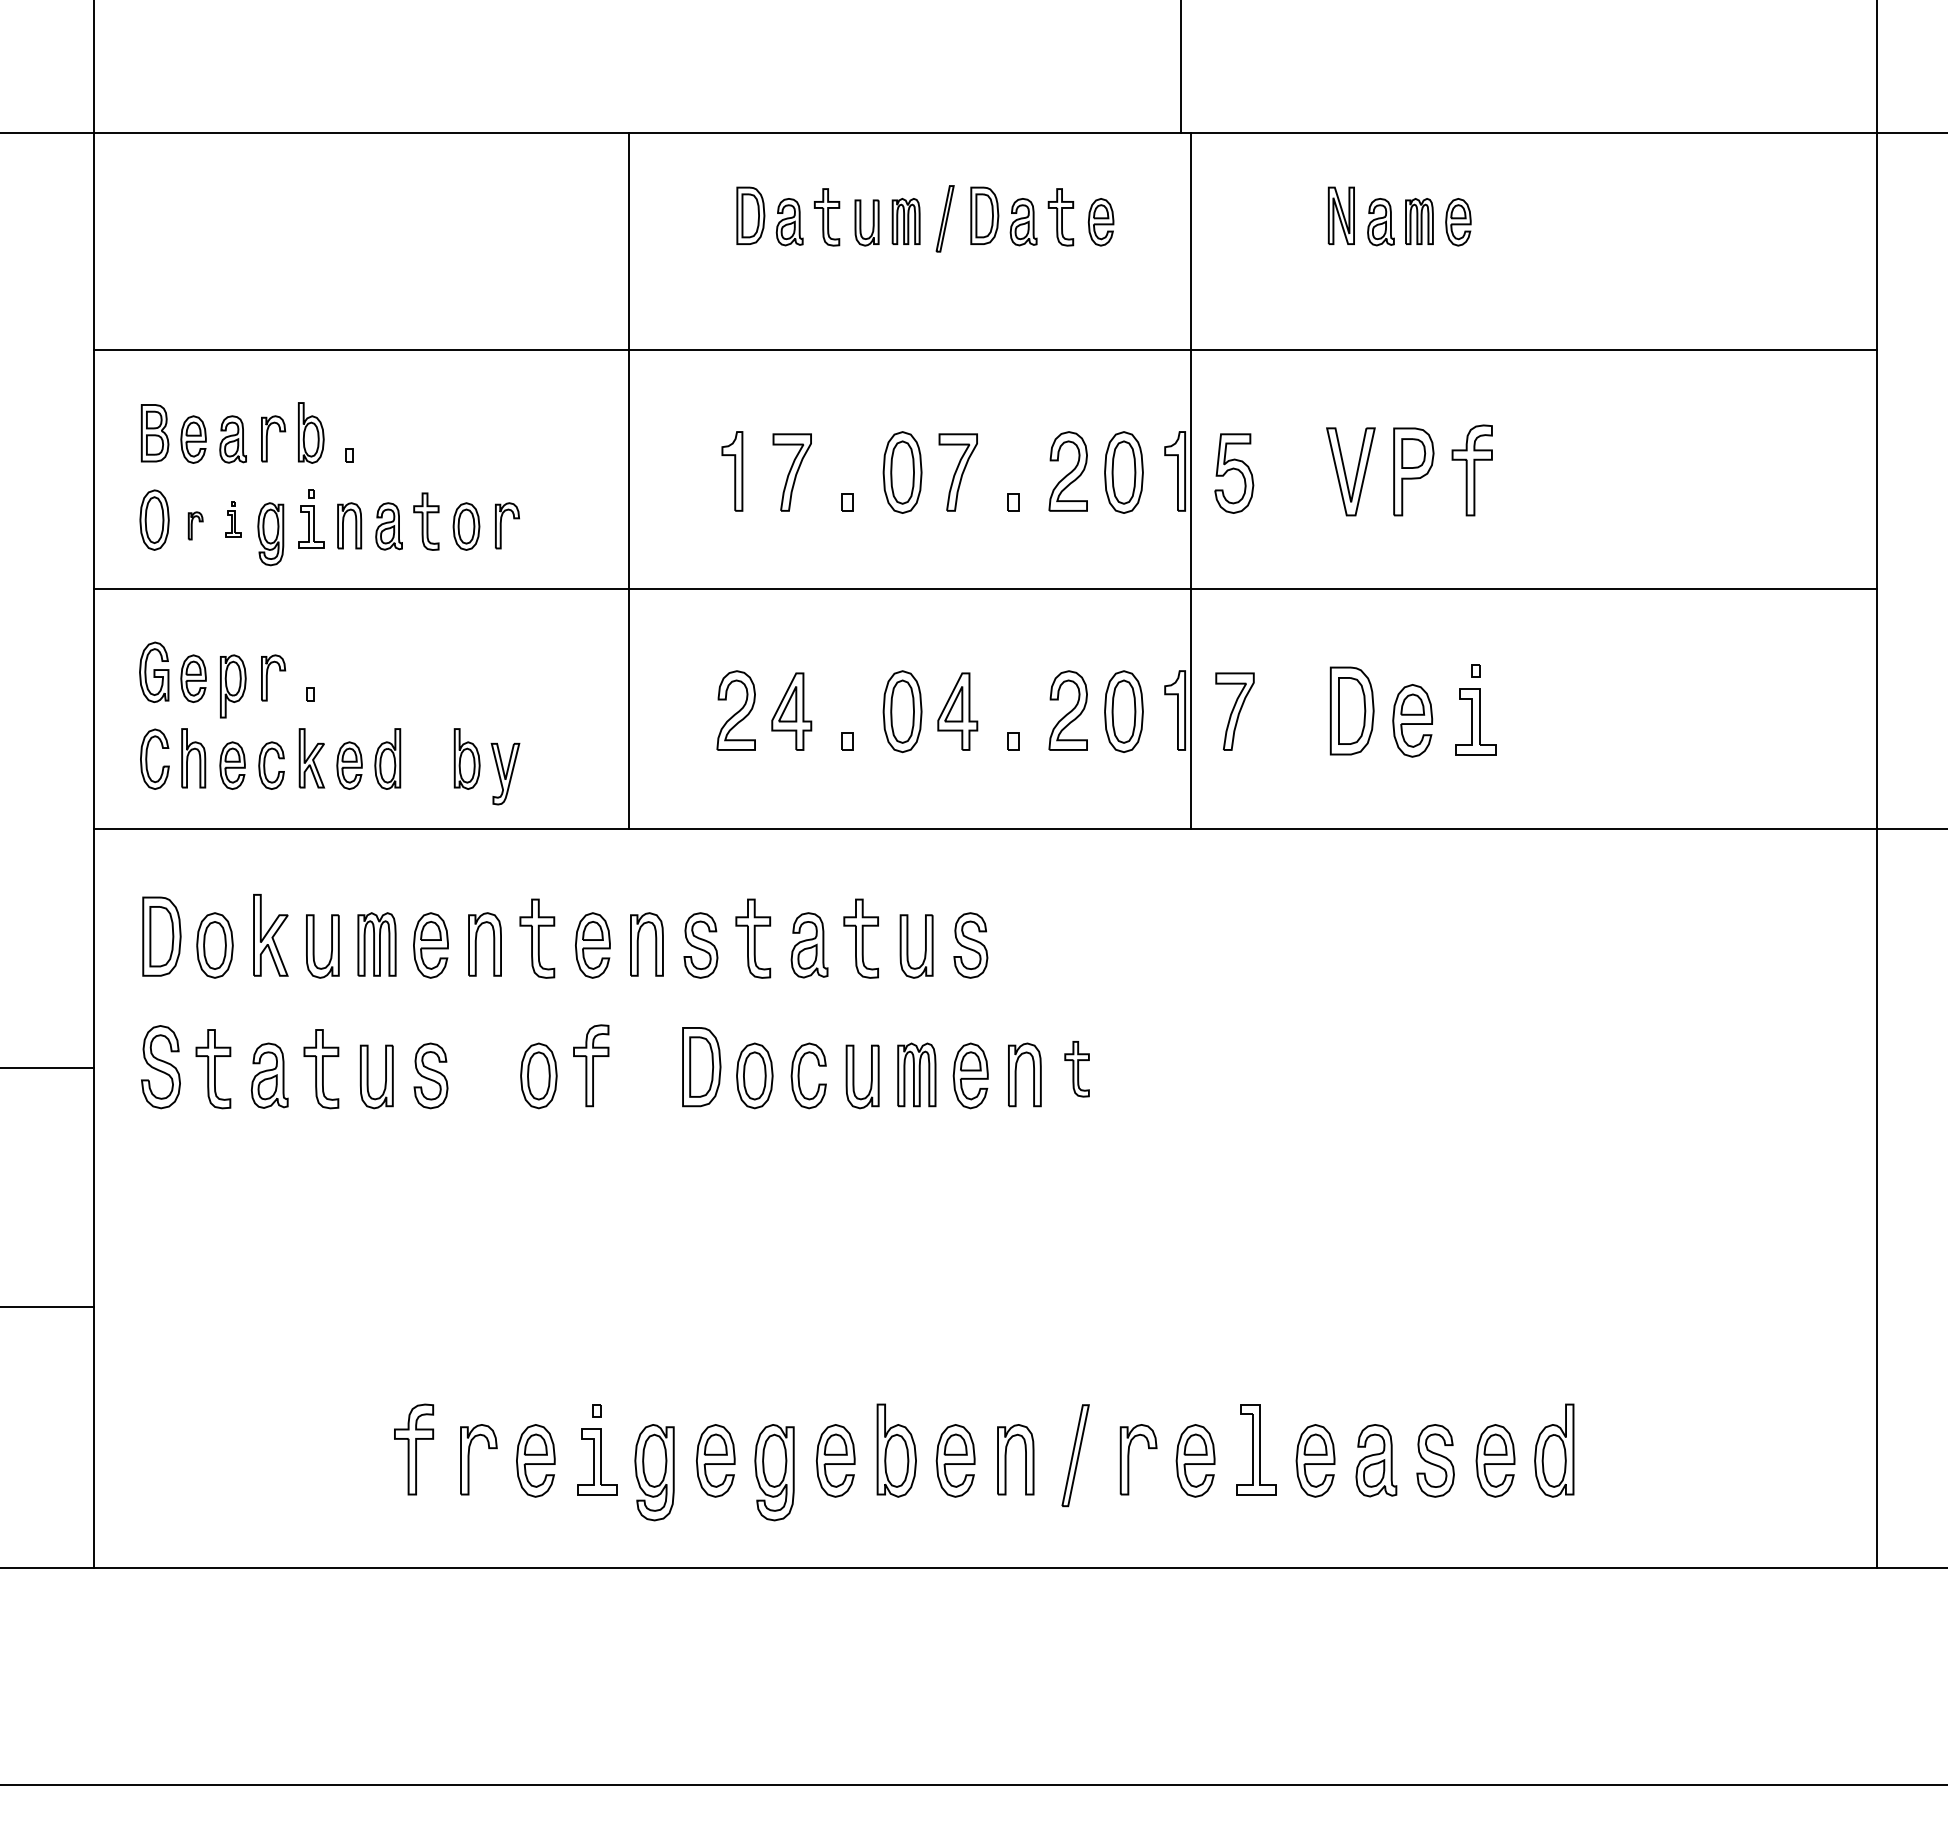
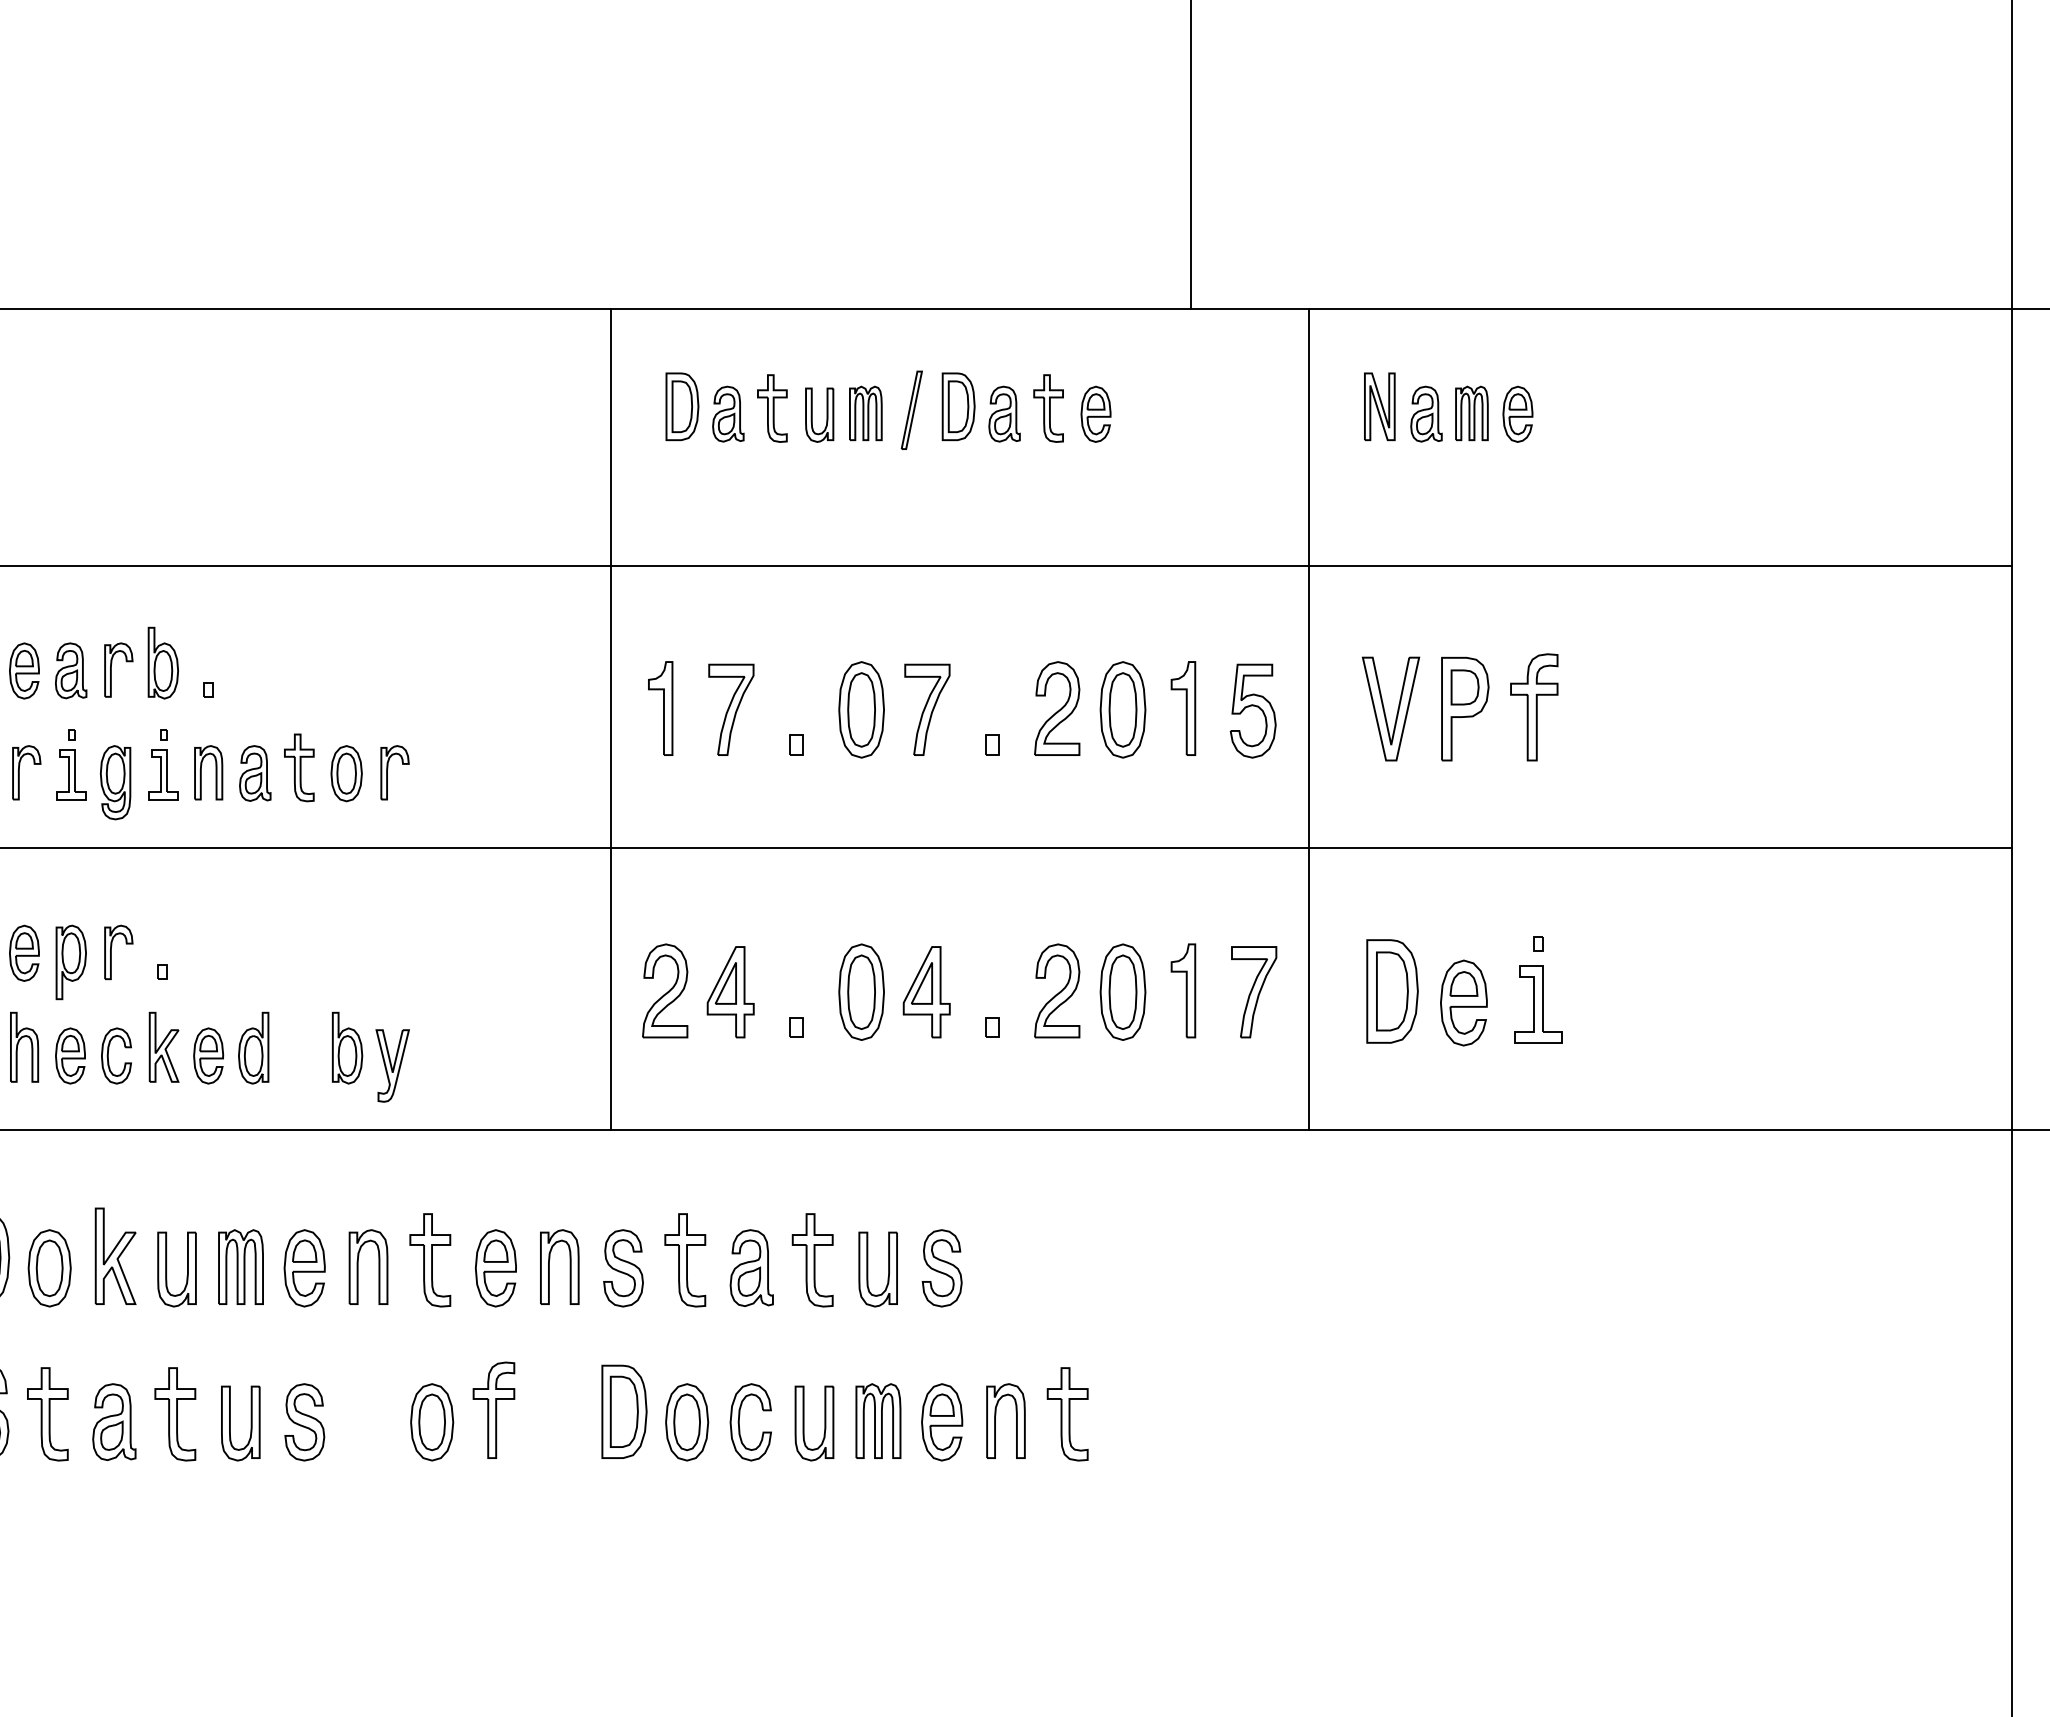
line: (629, 480) -> (611, 719), moved
line: (1191, 480) -> (1309, 719), moved
part: (233, 518) -> (71, 764), size x1.67
part: (195, 525) -> (26, 772), size x1.67
part: (1076, 1069) -> (1066, 1414), size x1.43

